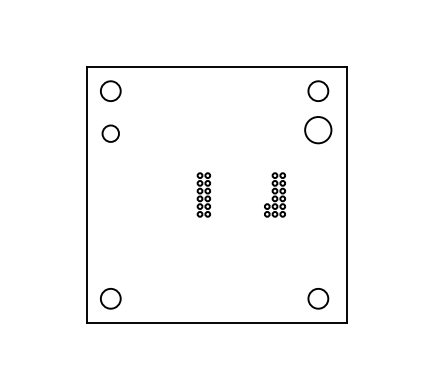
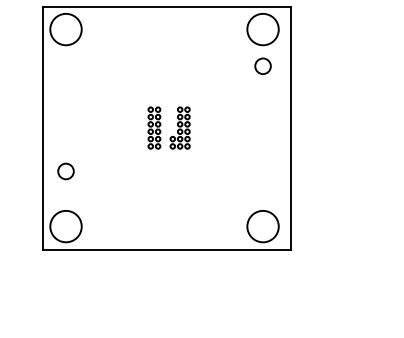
circle: (110, 90) -> (65, 28), size x1.67
circle: (317, 90) -> (262, 28), size x1.67
circle: (318, 129) -> (263, 65), size x0.62
circle: (110, 133) -> (65, 171), moved
part: (274, 194) -> (179, 127), moved
circle: (110, 298) -> (65, 226), size x1.67
circle: (317, 298) -> (262, 226), size x1.67

